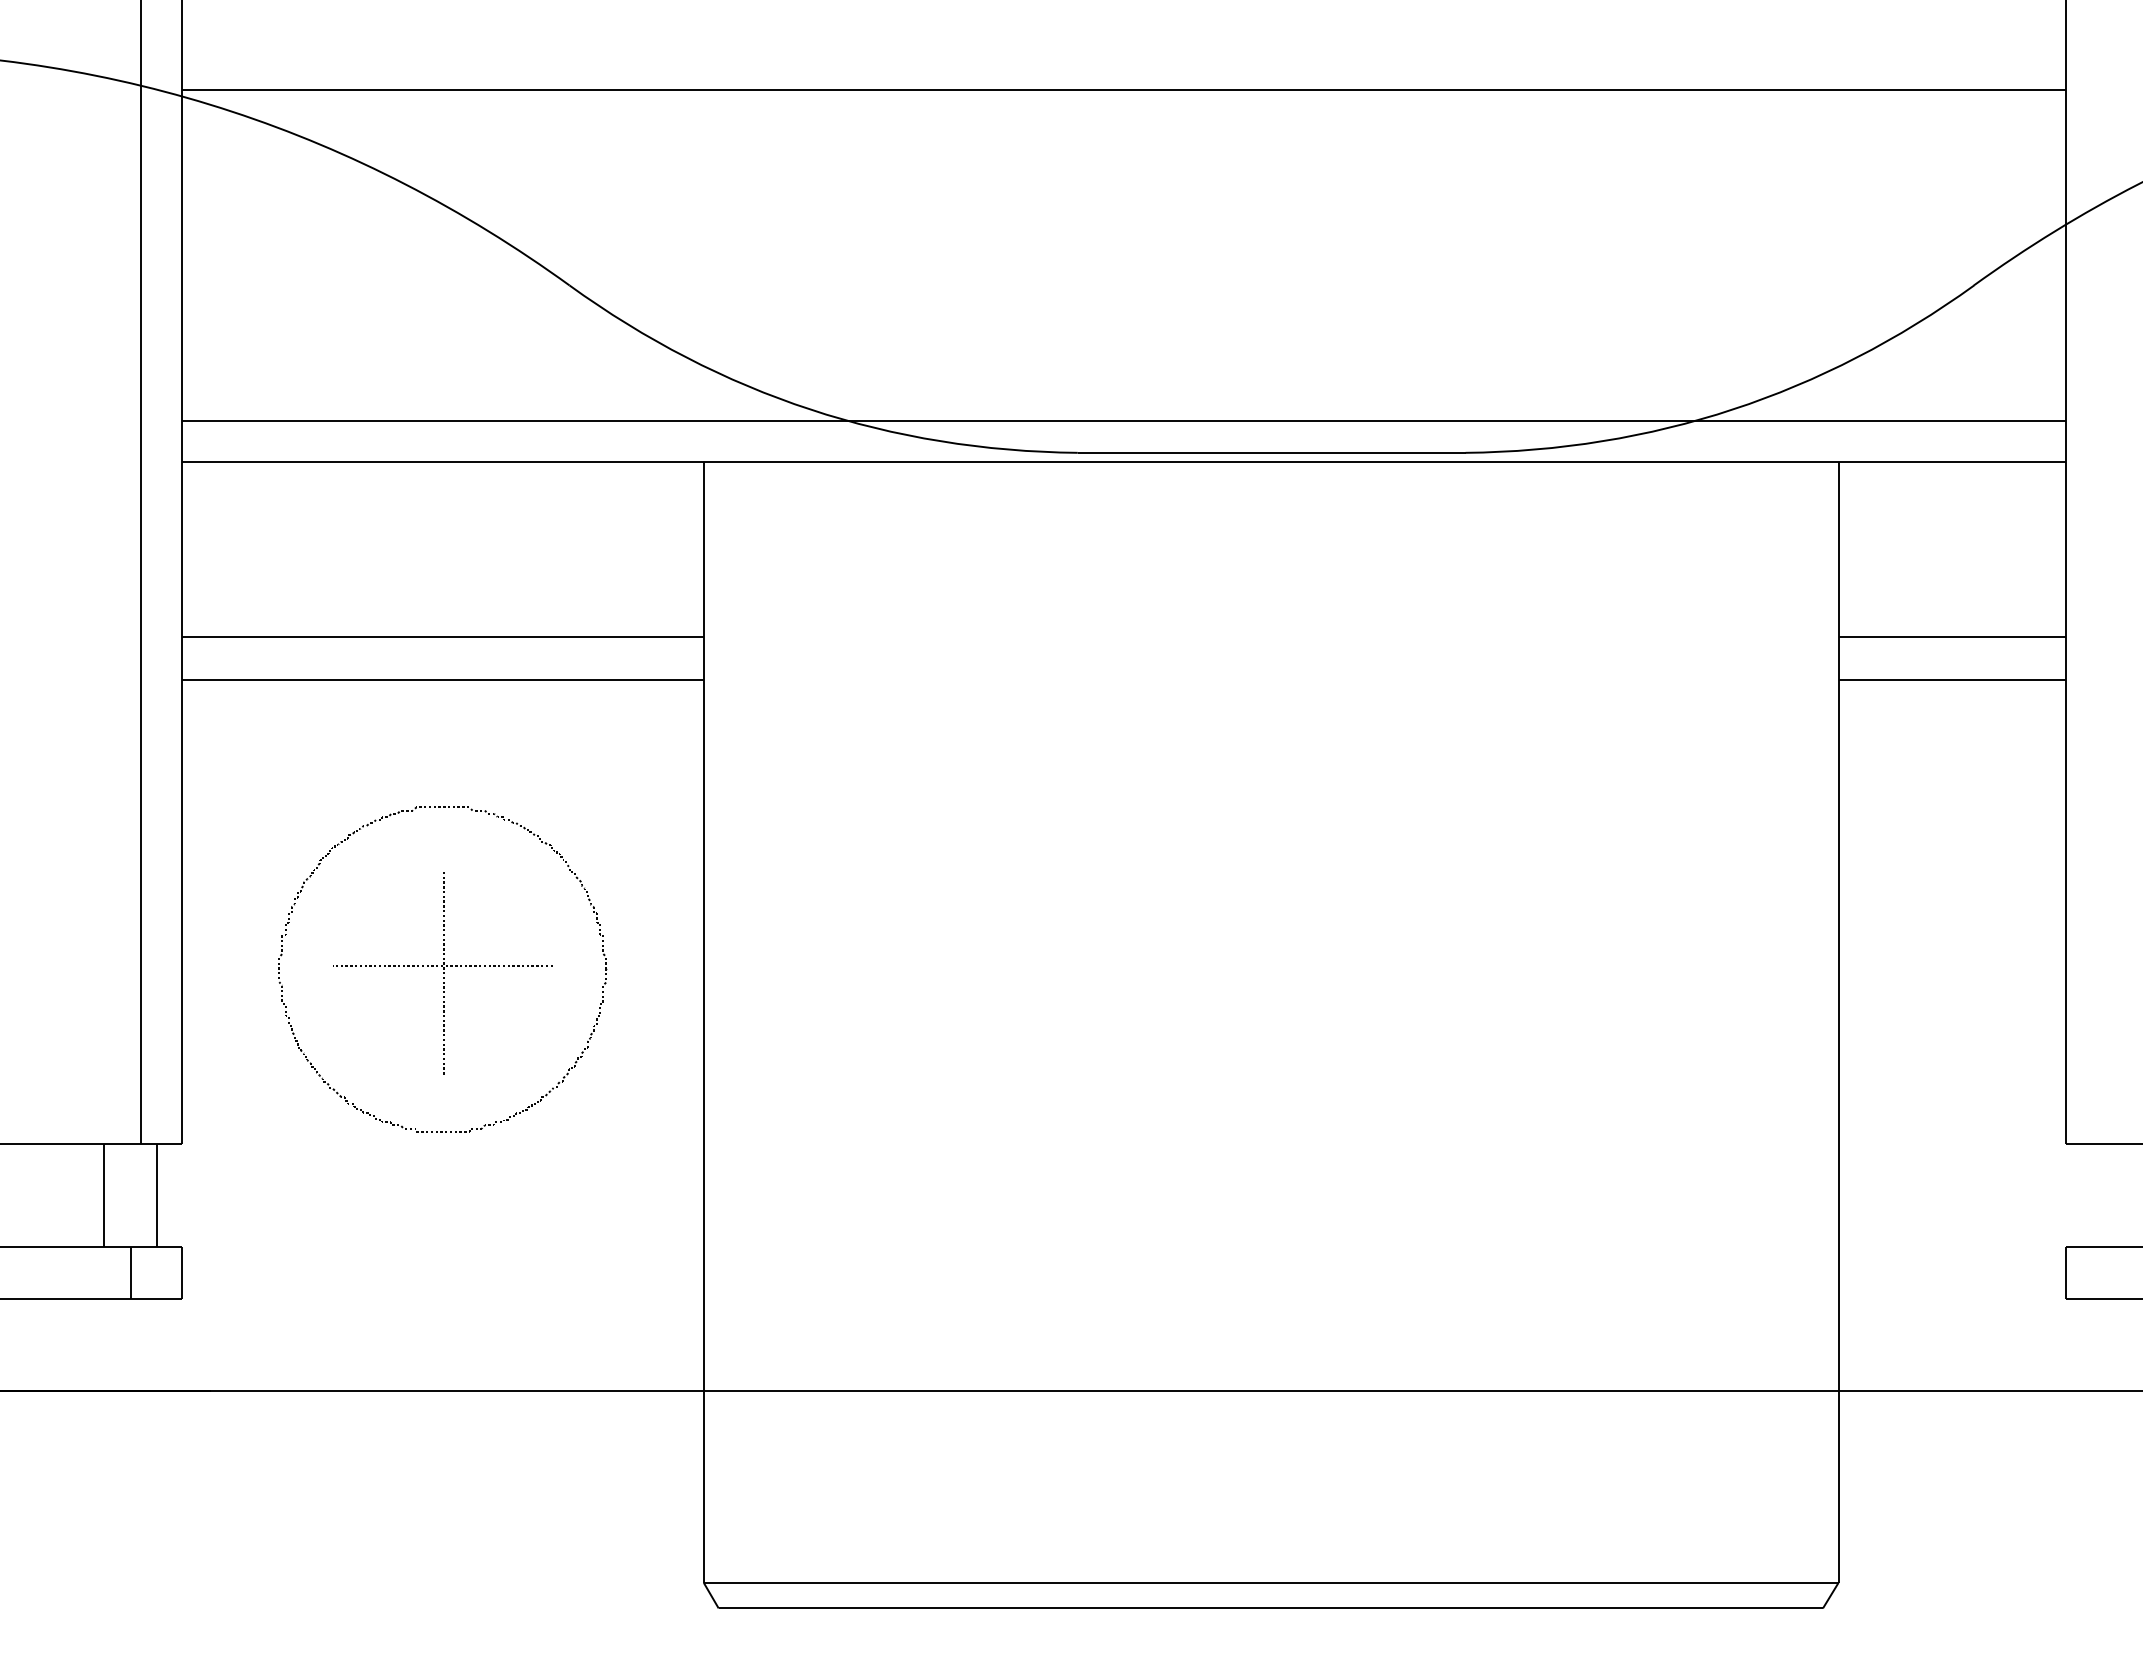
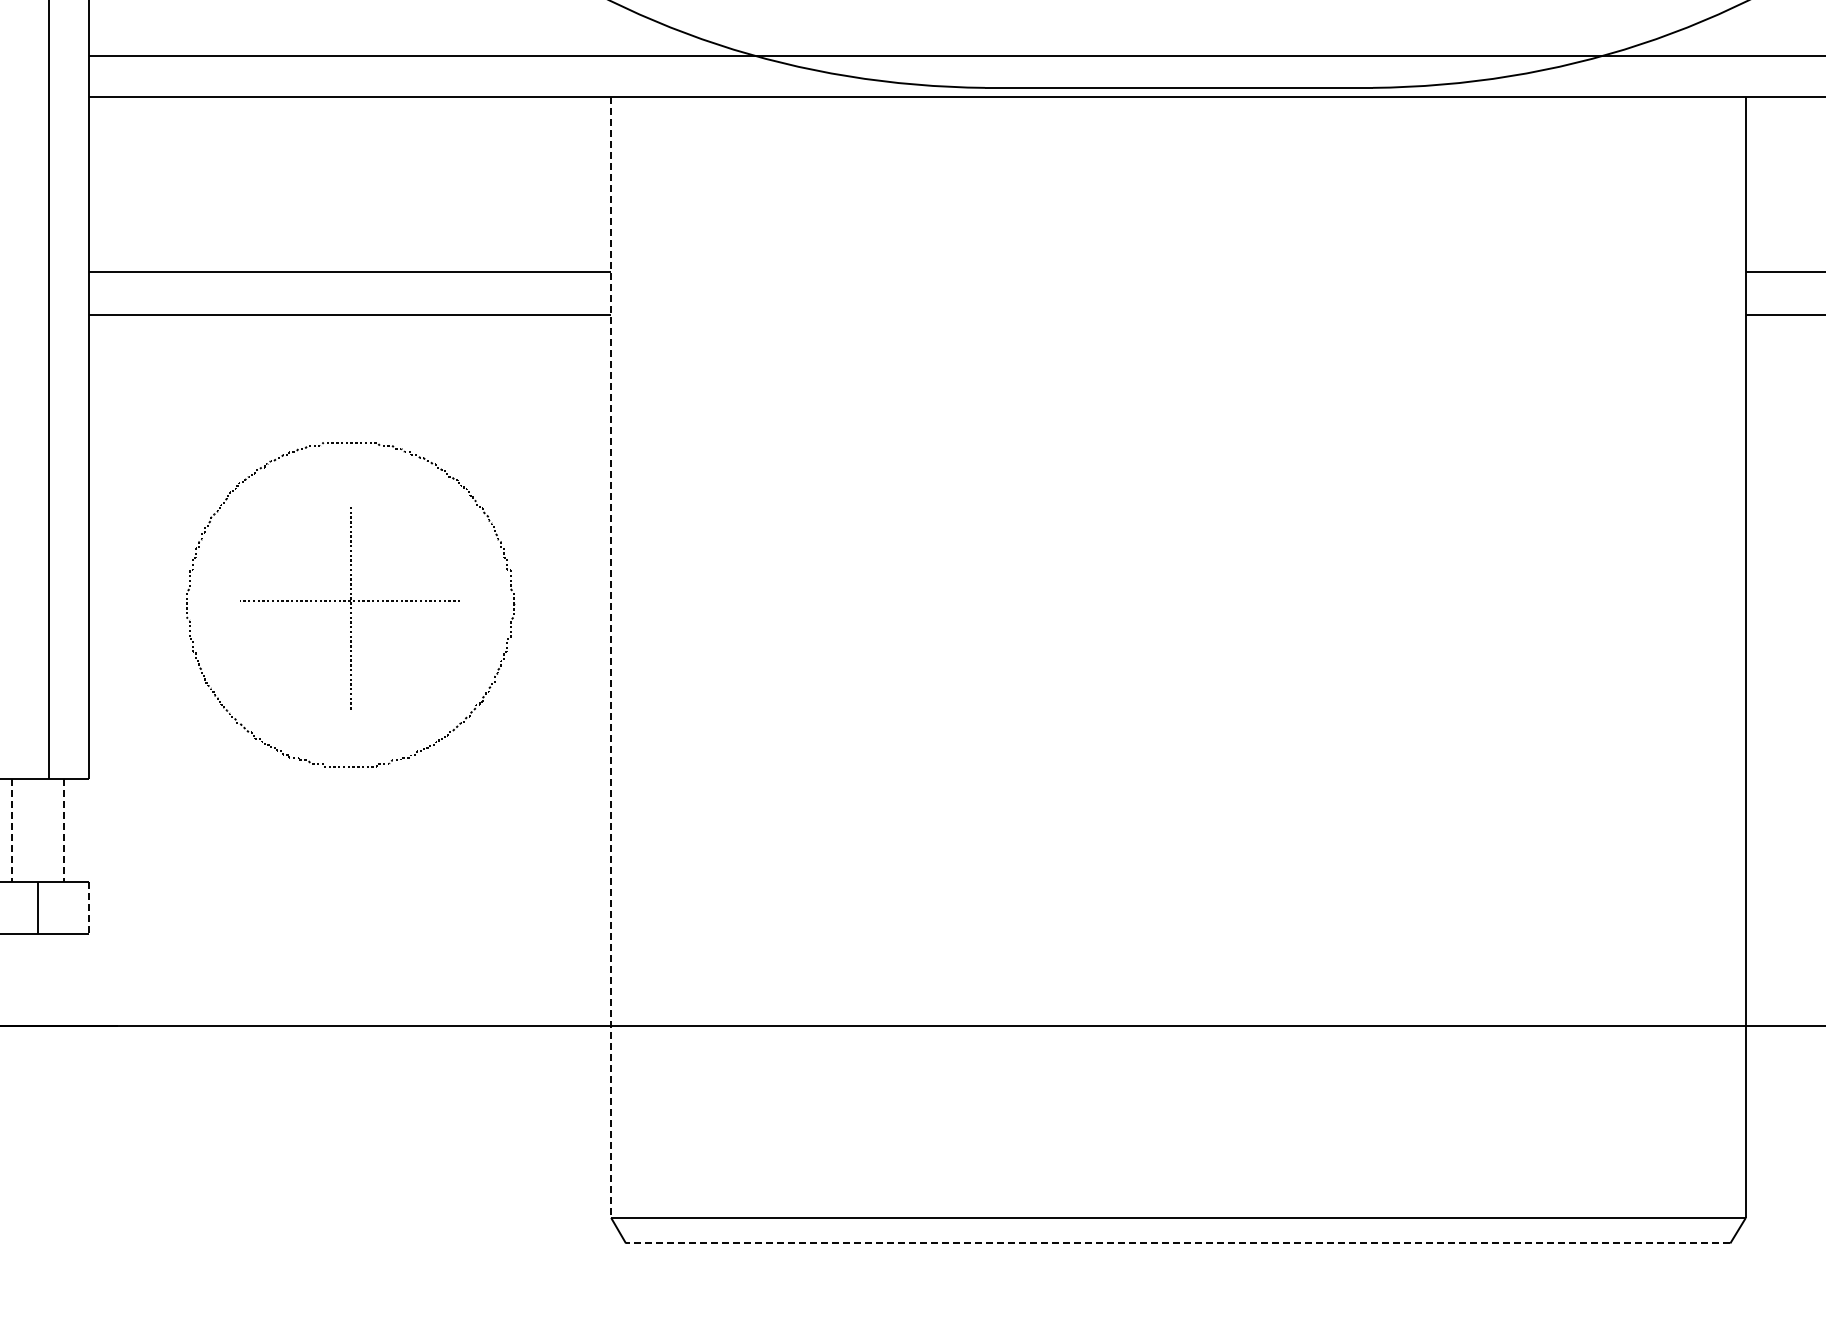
line: (703, 1023) -> (610, 658), solid -> dashed
line: (104, 1195) -> (11, 830), solid -> dashed
line: (156, 1195) -> (63, 830), solid -> dashed
line: (182, 1273) -> (89, 908), solid -> dashed
line: (1270, 1608) -> (1177, 1243), solid -> dashed

